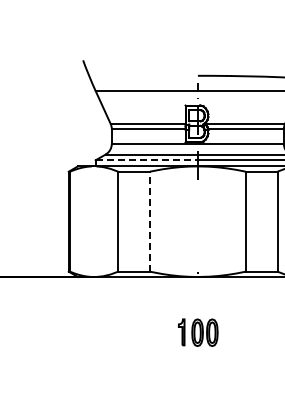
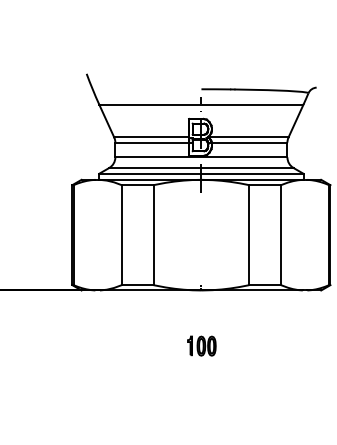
line: (146, 160) -> (150, 173), dashed -> solid
line: (149, 222) -> (153, 235), dashed -> solid
part: (197, 332) -> (201, 345), size x0.71

